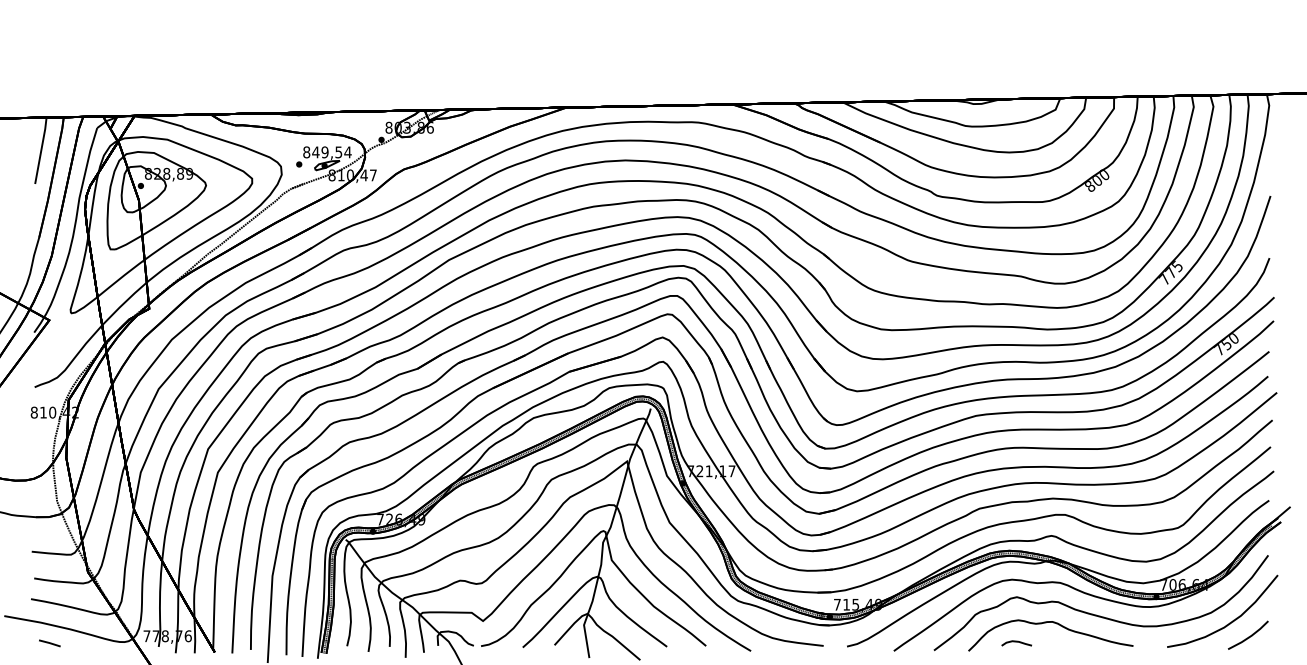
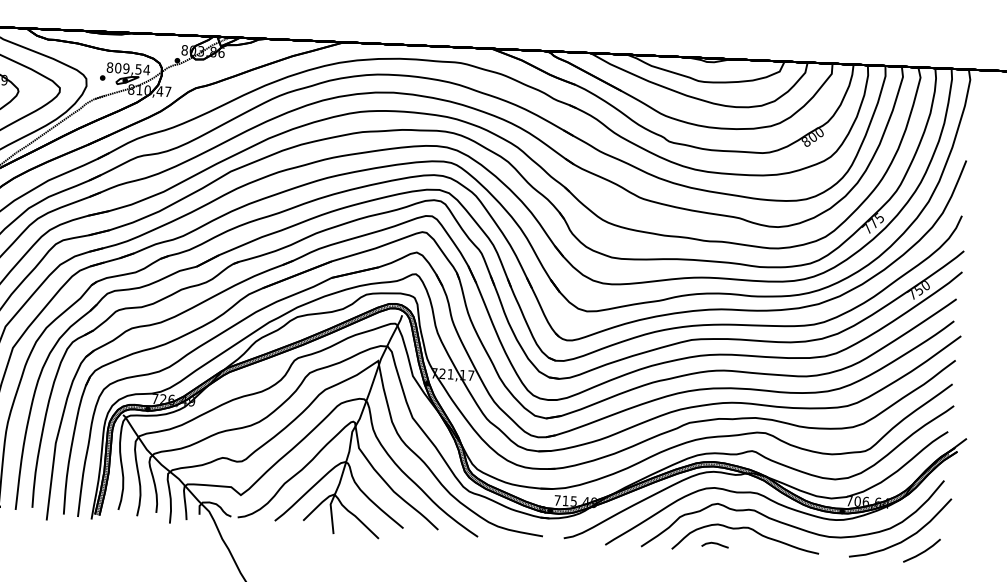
text: (315, 152) -> (117, 68), 849,54 -> 809,54

